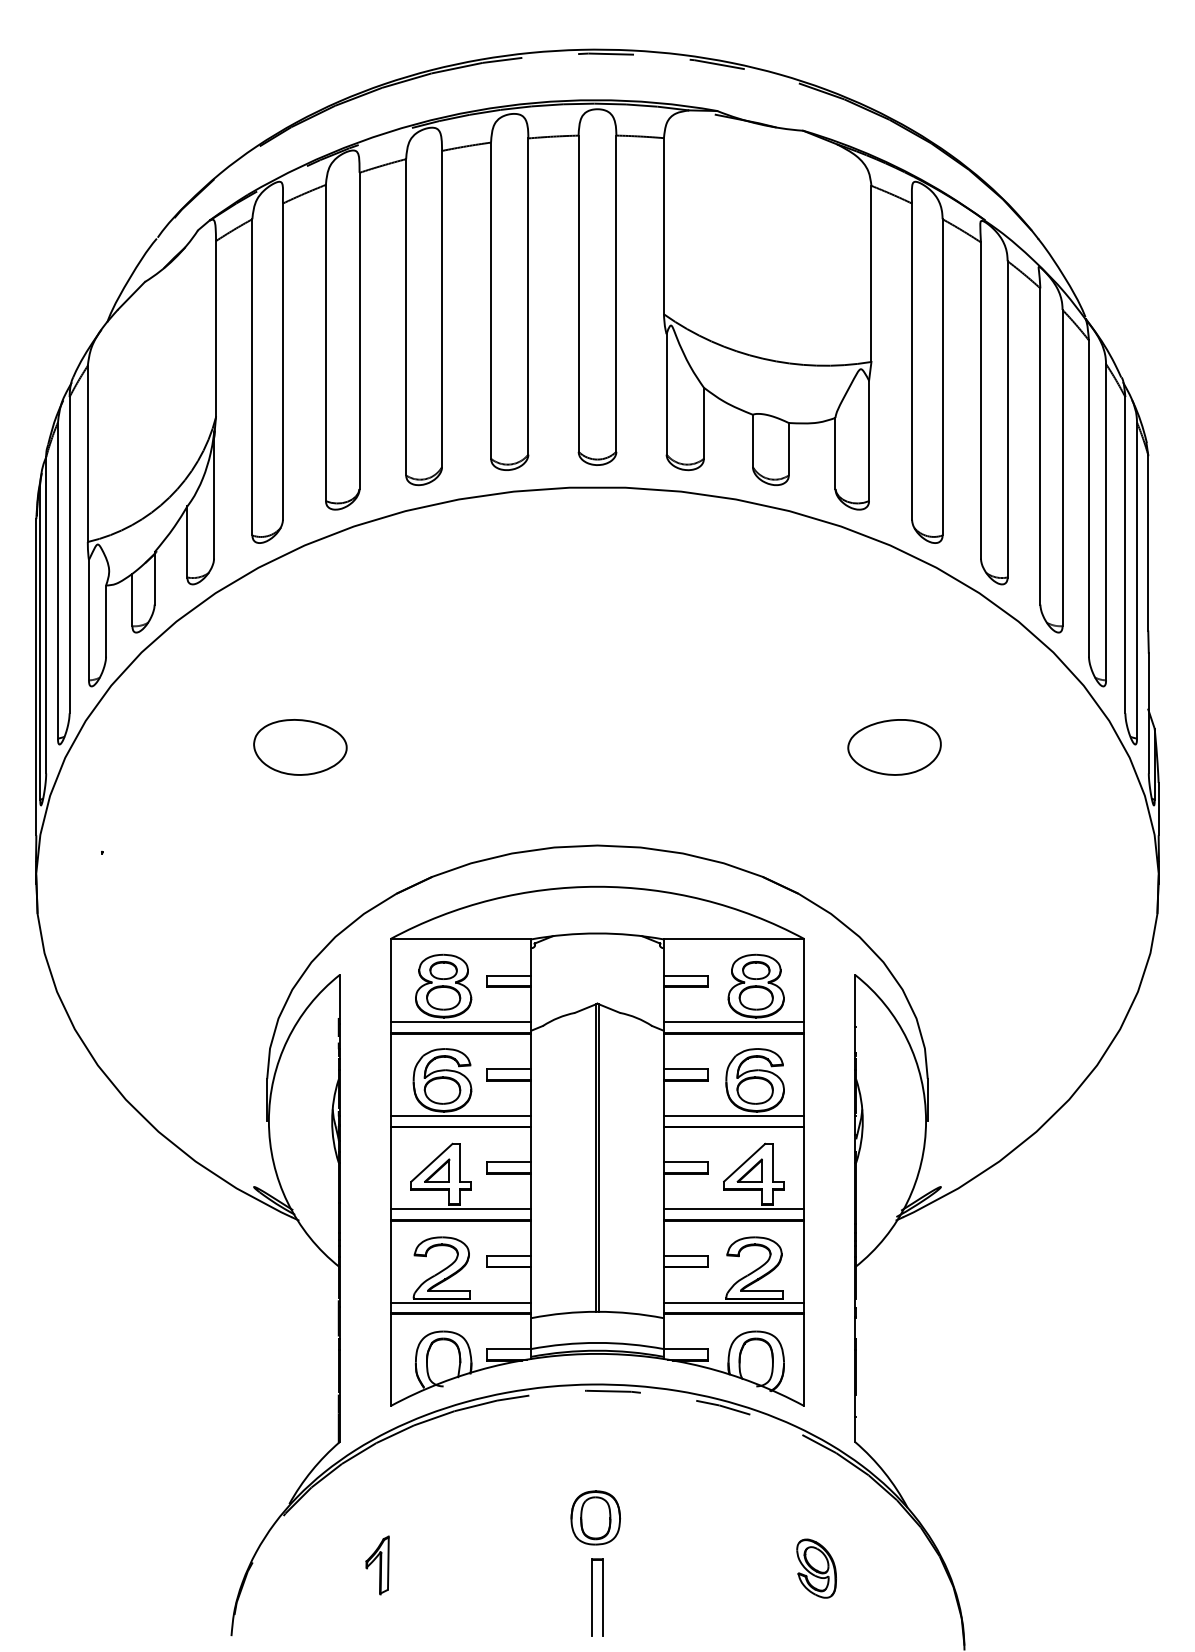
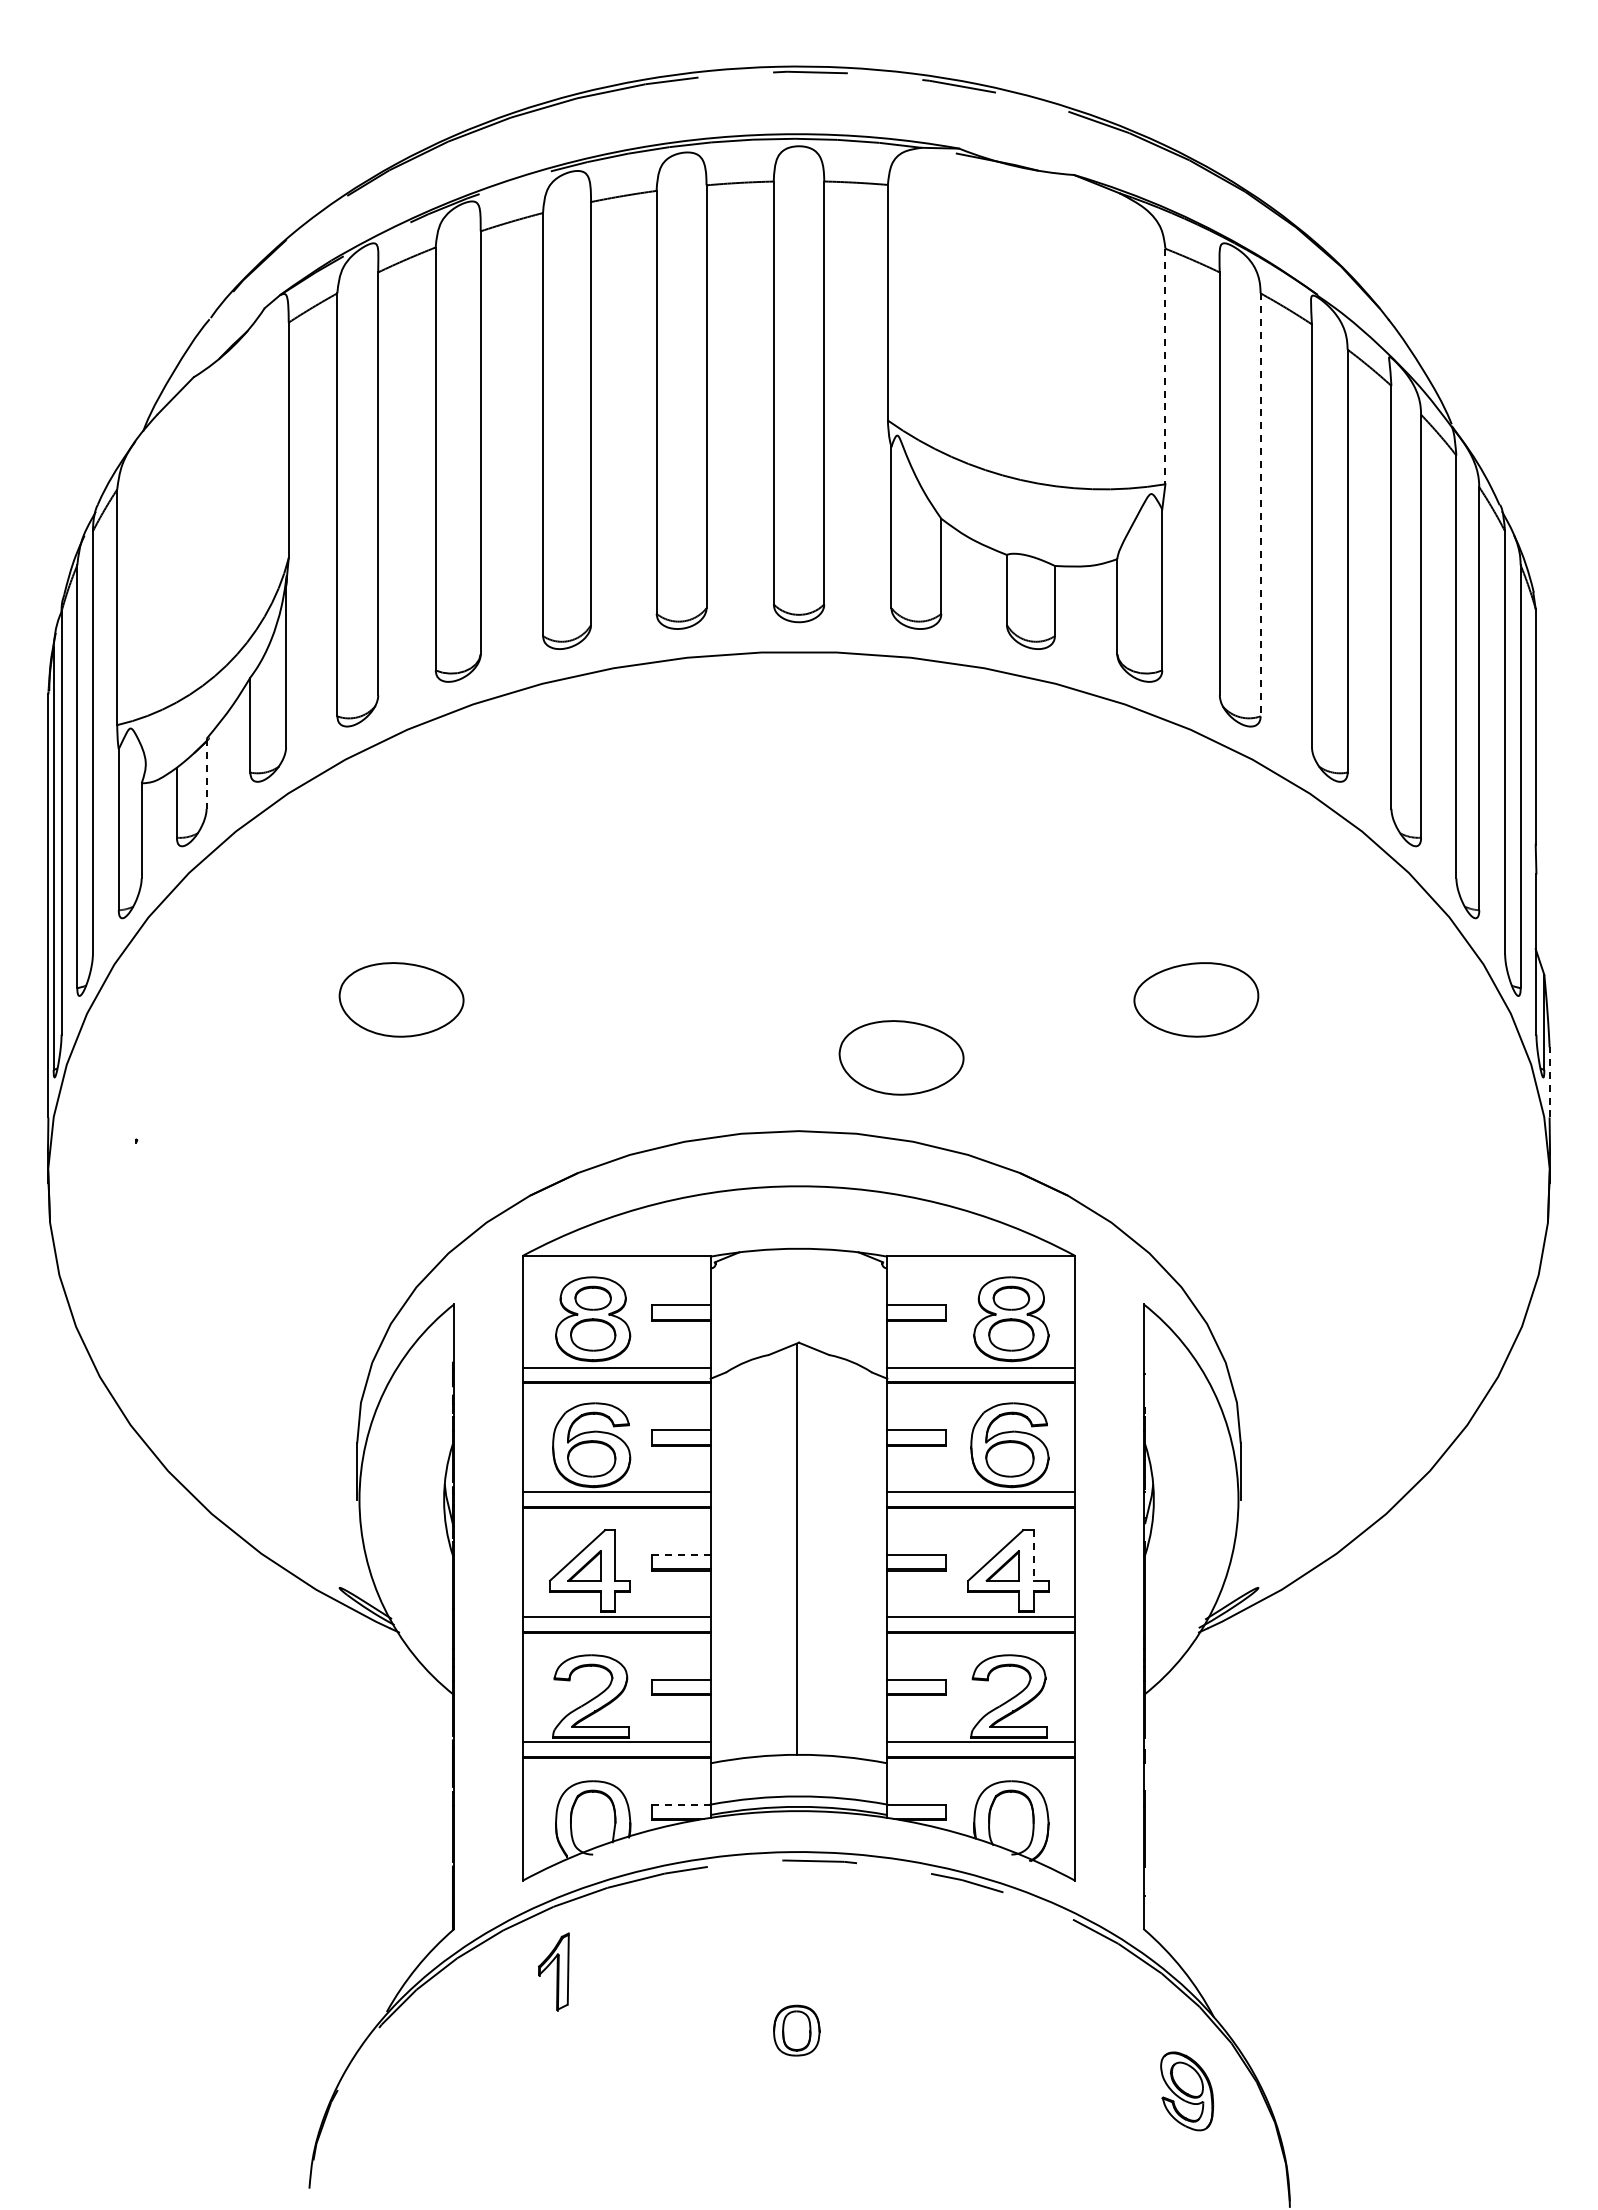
line: (871, 273) -> (1165, 366), solid -> dashed
line: (942, 377) -> (1260, 505), solid -> dashed
line: (154, 578) -> (206, 773), solid -> dashed
part: (674, 790) -> (901, 1057), added
line: (1158, 808) -> (1549, 1081), solid -> dashed
line: (599, 1157) -> (801, 1548), removed
line: (508, 1162) -> (680, 1554), solid -> dashed
line: (772, 1162) -> (1033, 1555), solid -> dashed
line: (508, 1348) -> (680, 1804), solid -> dashed
part: (595, 1517) -> (796, 2030), size x0.7
part: (377, 1565) -> (553, 1971), moved
part: (816, 1568) -> (1187, 2091), moved
part: (597, 1597) -> (798, 2136), removed

